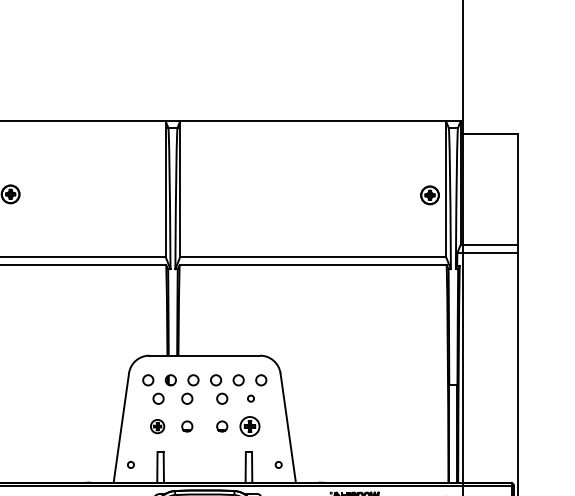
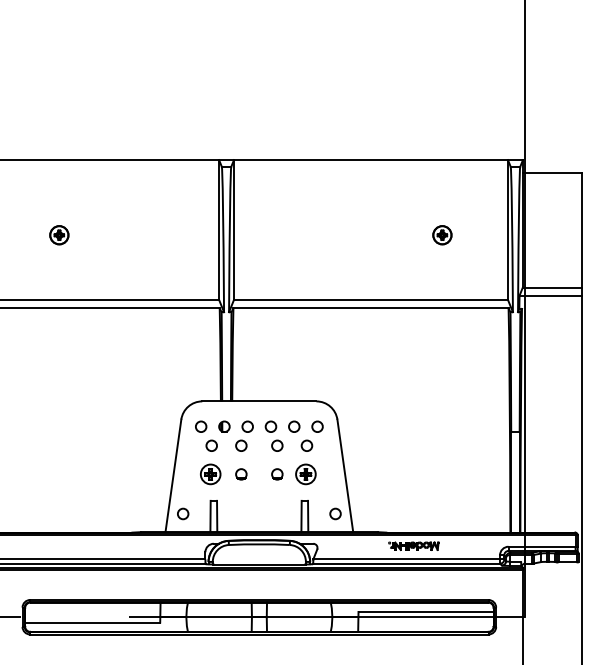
part: (430, 195) -> (442, 235), moved
circle: (250, 398) -> (306, 445), size x1.67
part: (157, 426) -> (210, 474), size x1.43
circle: (131, 464) -> (183, 513), size x1.67
circle: (278, 464) -> (335, 513), size x1.67

